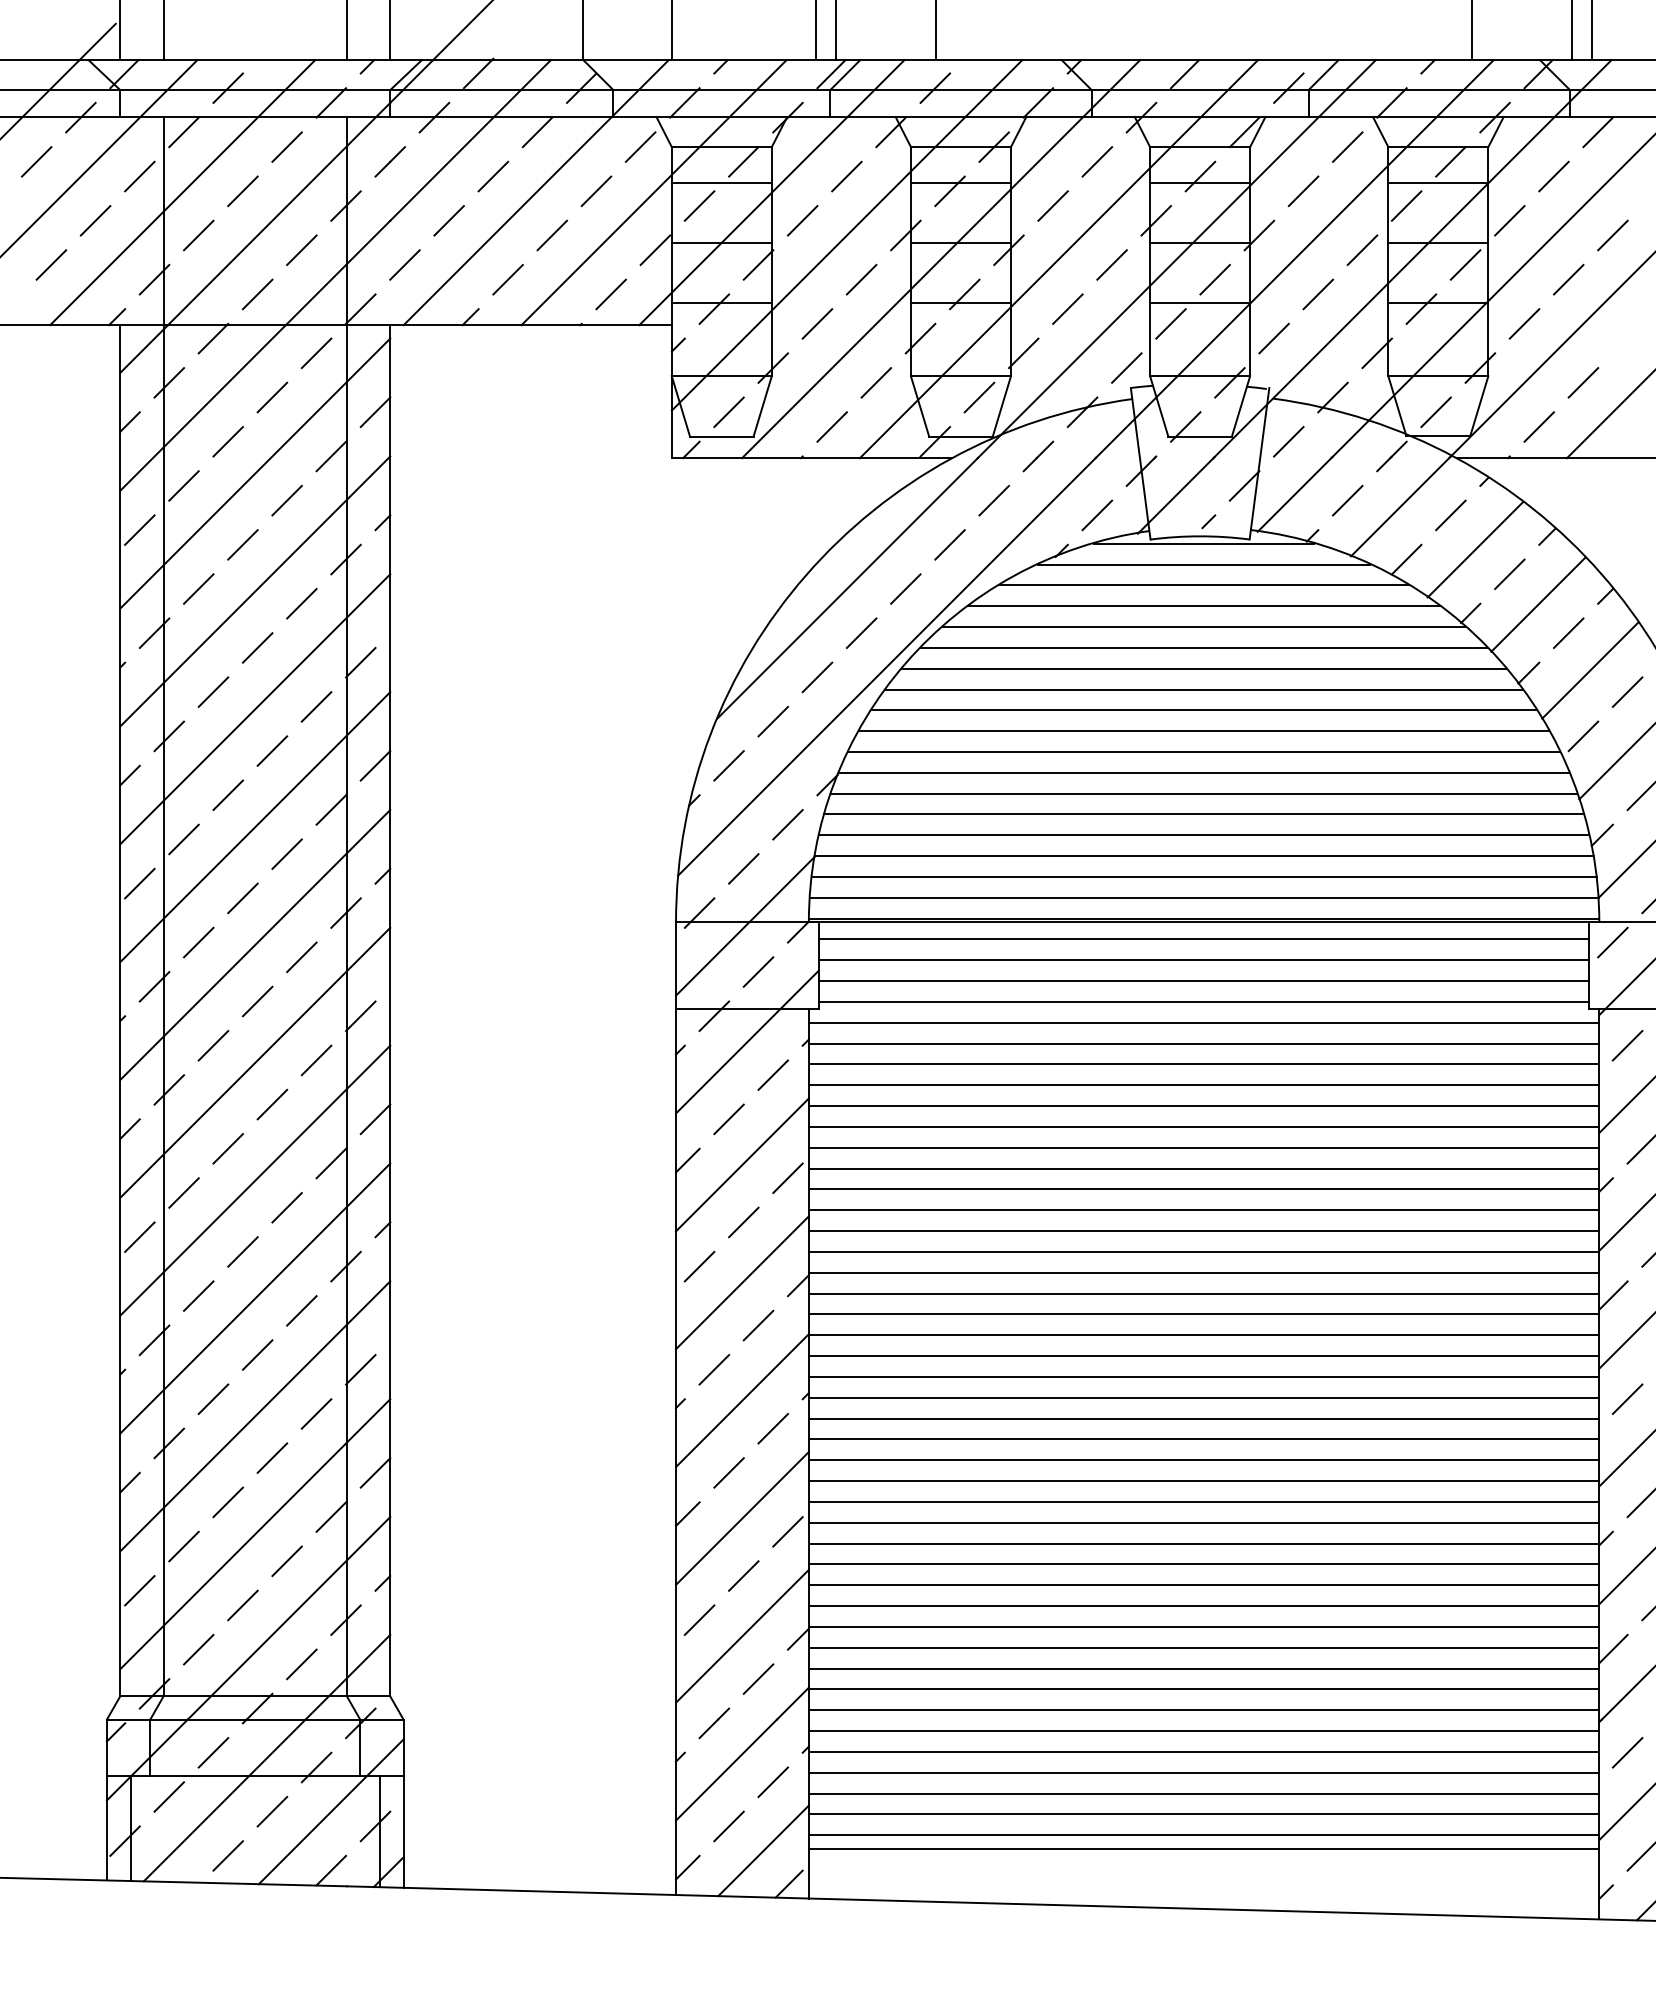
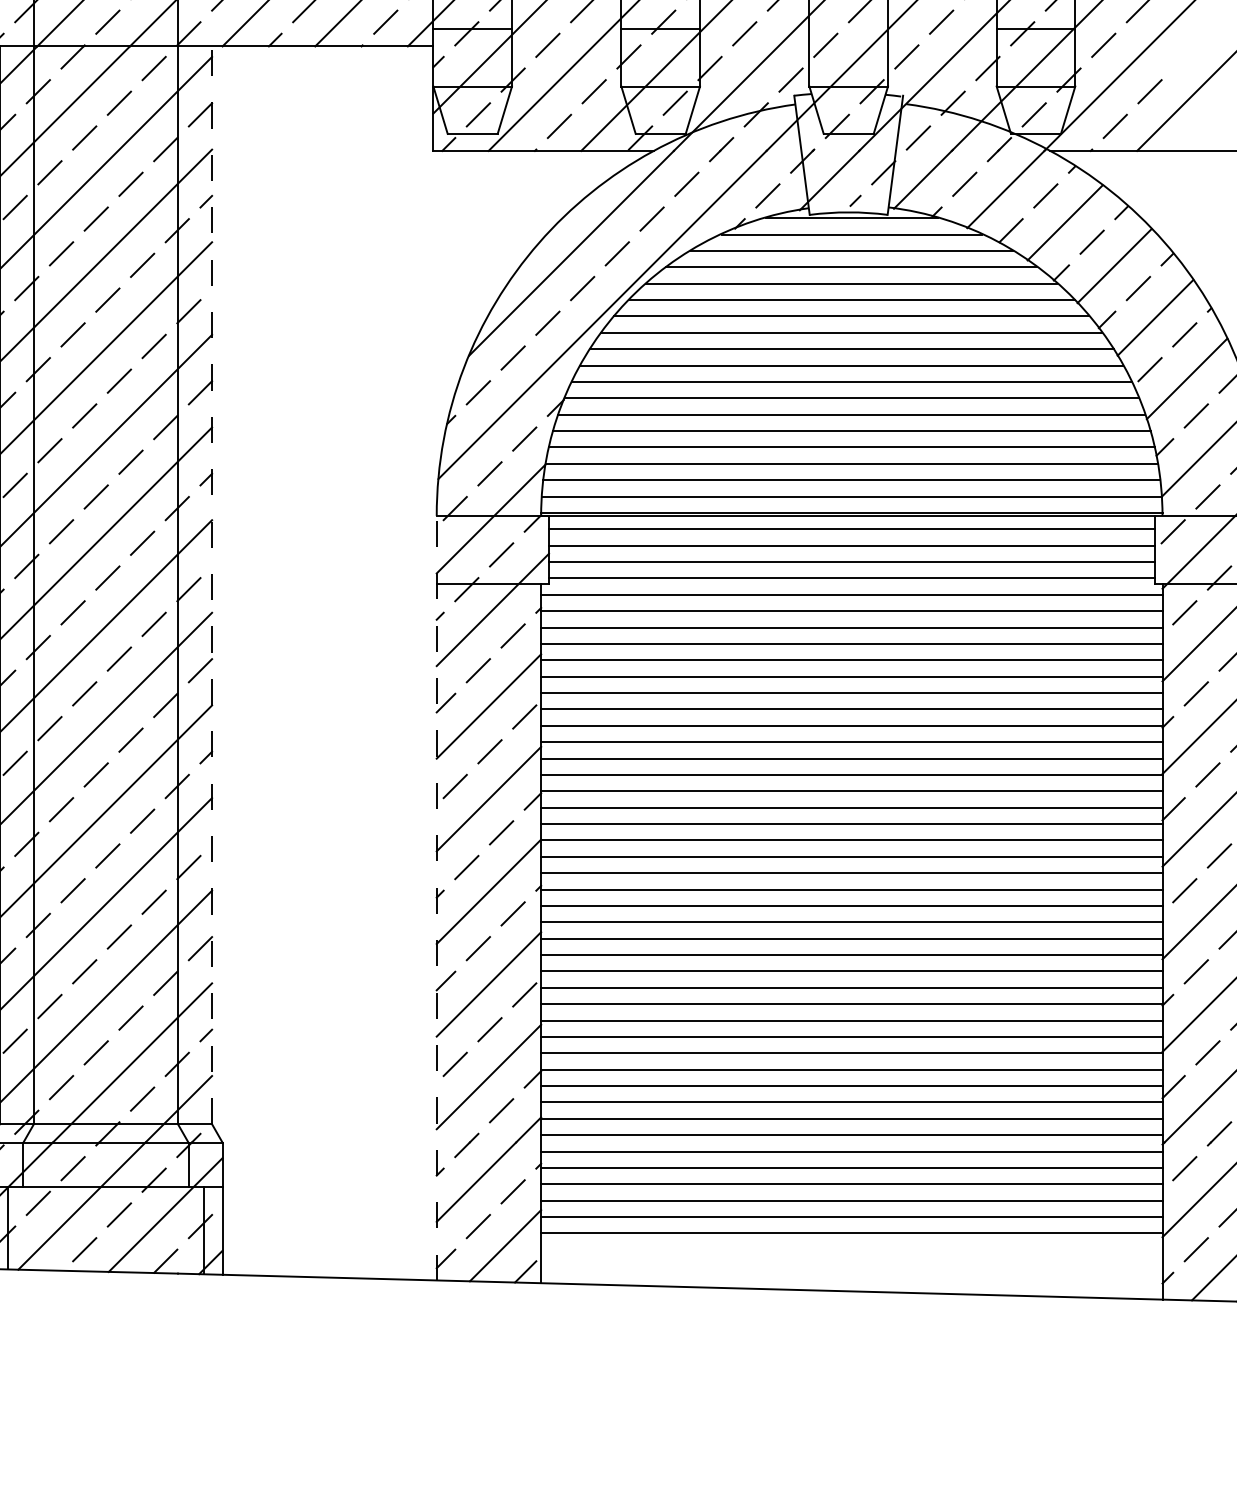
line: (1200, 302) -> (849, 28), removed
line: (390, 1010) -> (212, 585), solid -> dashed
line: (676, 1408) -> (437, 897), solid -> dashed
line: (1203, 1848) -> (851, 1243), removed

